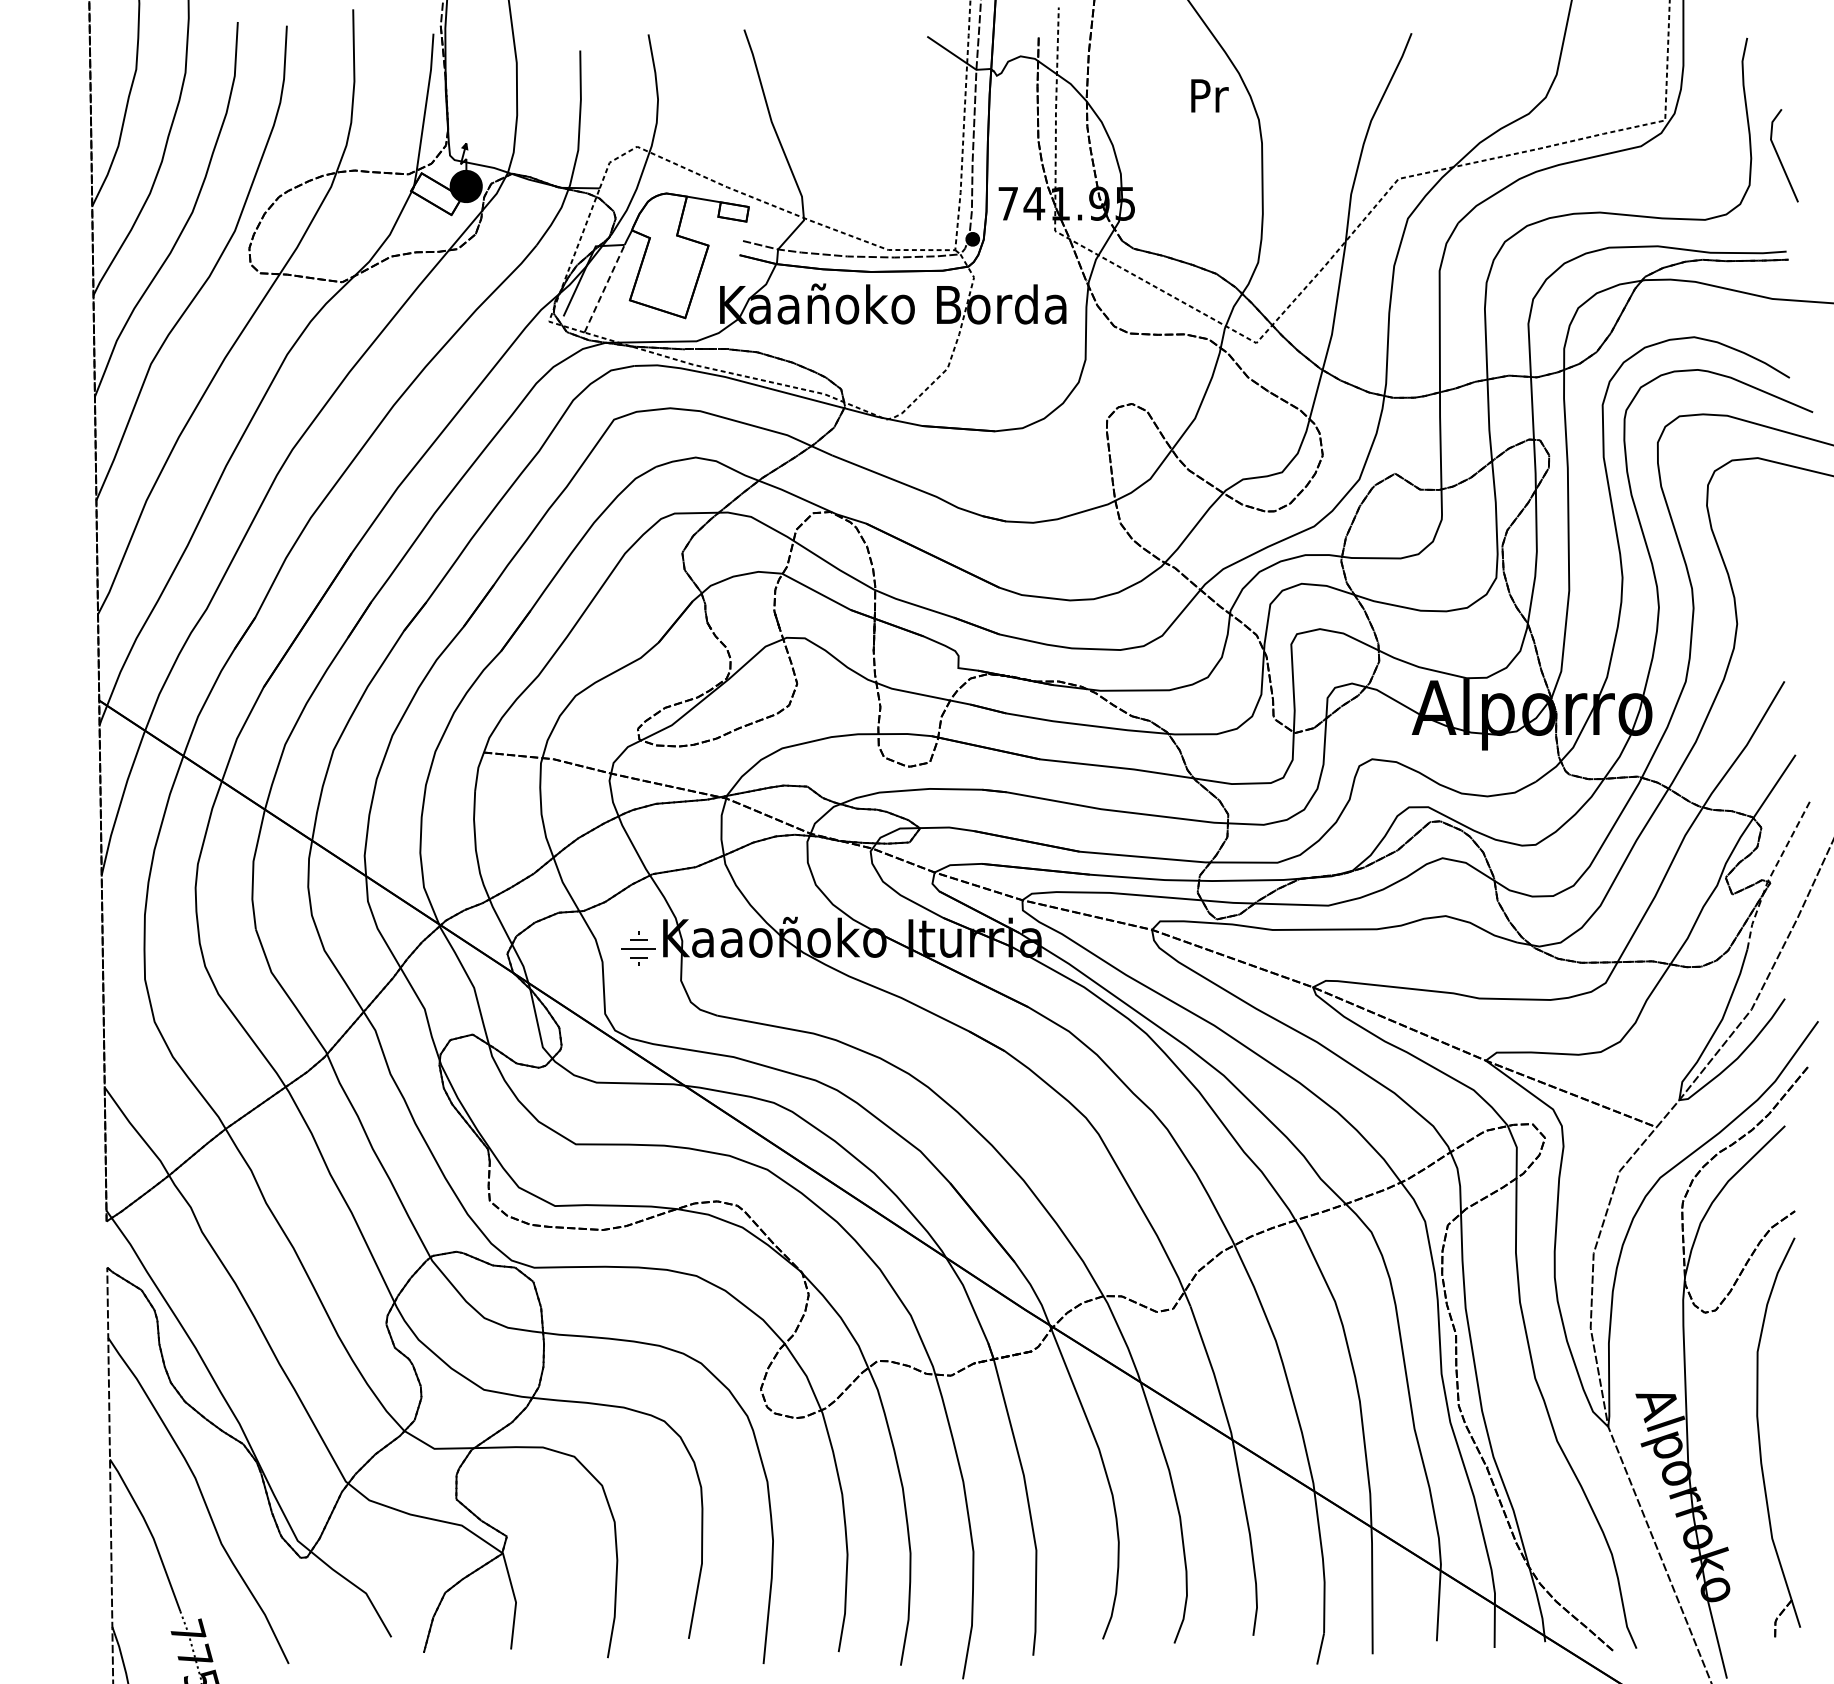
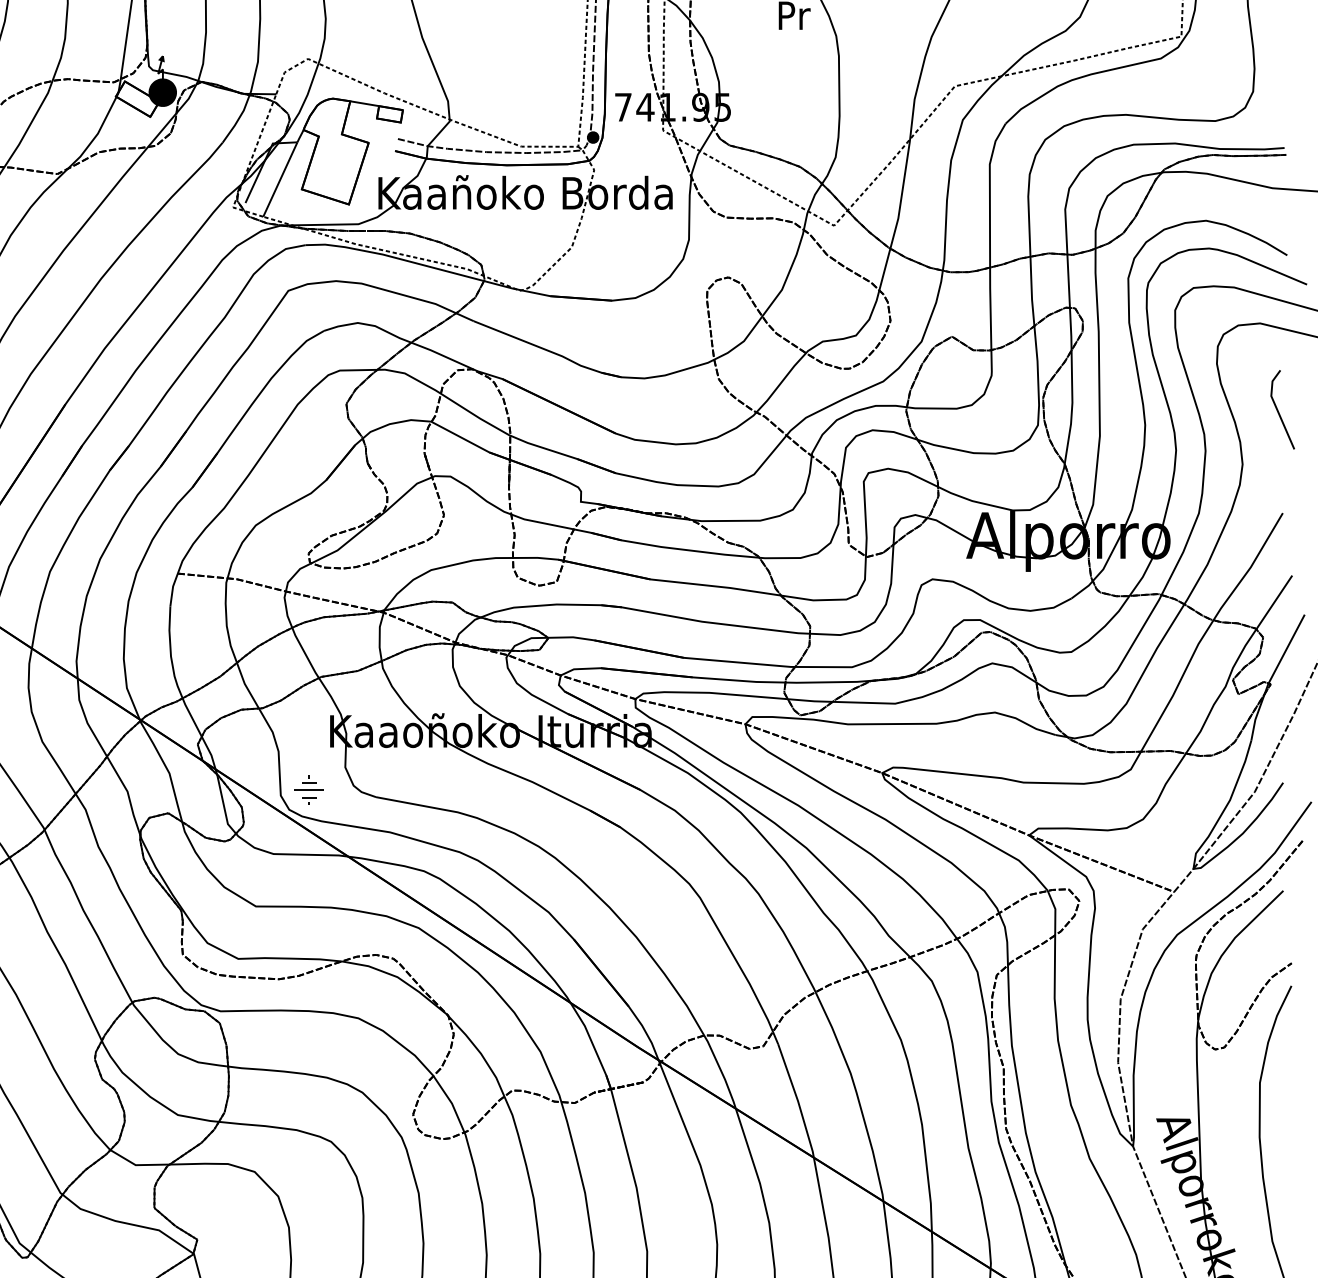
line: (1780, 158) -> (1279, 412), moved
line: (604, 288) -> (280, 179), dashed -> solid
line: (1772, 873) -> (1272, 676), dashed -> solid
part: (638, 948) -> (309, 790), moved

